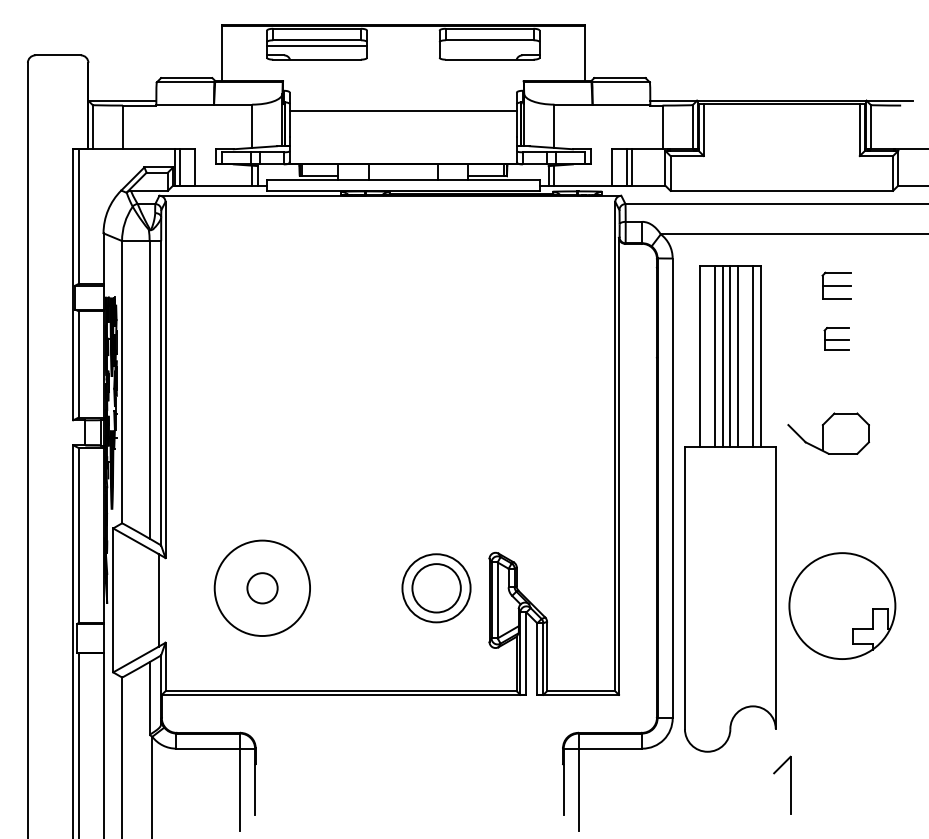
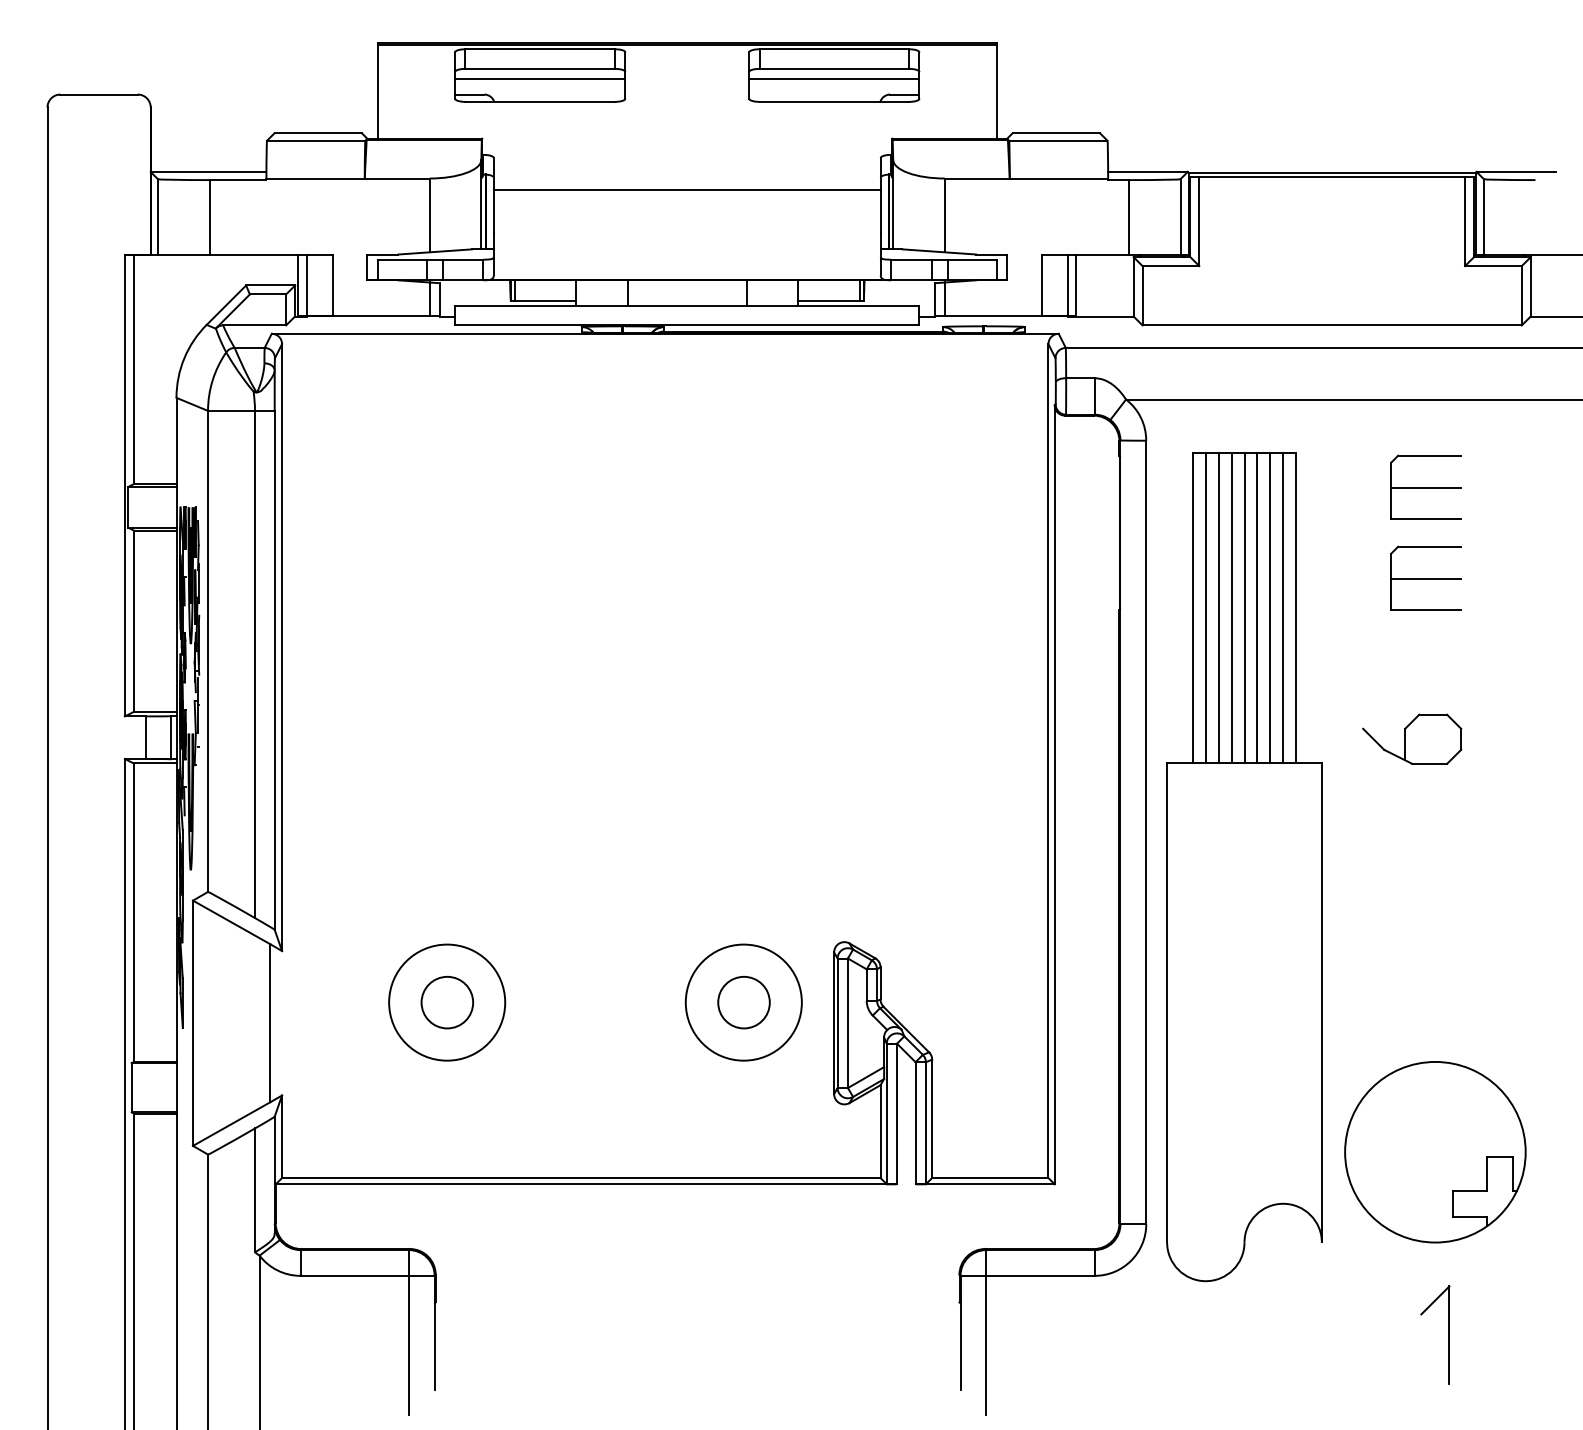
line: (489, 46) -> (834, 79), added
part: (836, 285) -> (1425, 486), size x1.43
part: (836, 338) -> (1425, 576), size x1.67
line: (707, 356) -> (1205, 607), added
line: (745, 356) -> (1270, 607), added
part: (828, 433) -> (1411, 738), size x0.71
circle: (262, 588) -> (447, 1002), size x0.71
circle: (436, 588) -> (743, 1002), size x0.62
part: (842, 605) -> (1435, 1151), moved
part: (790, 784) -> (1449, 1333), moved

